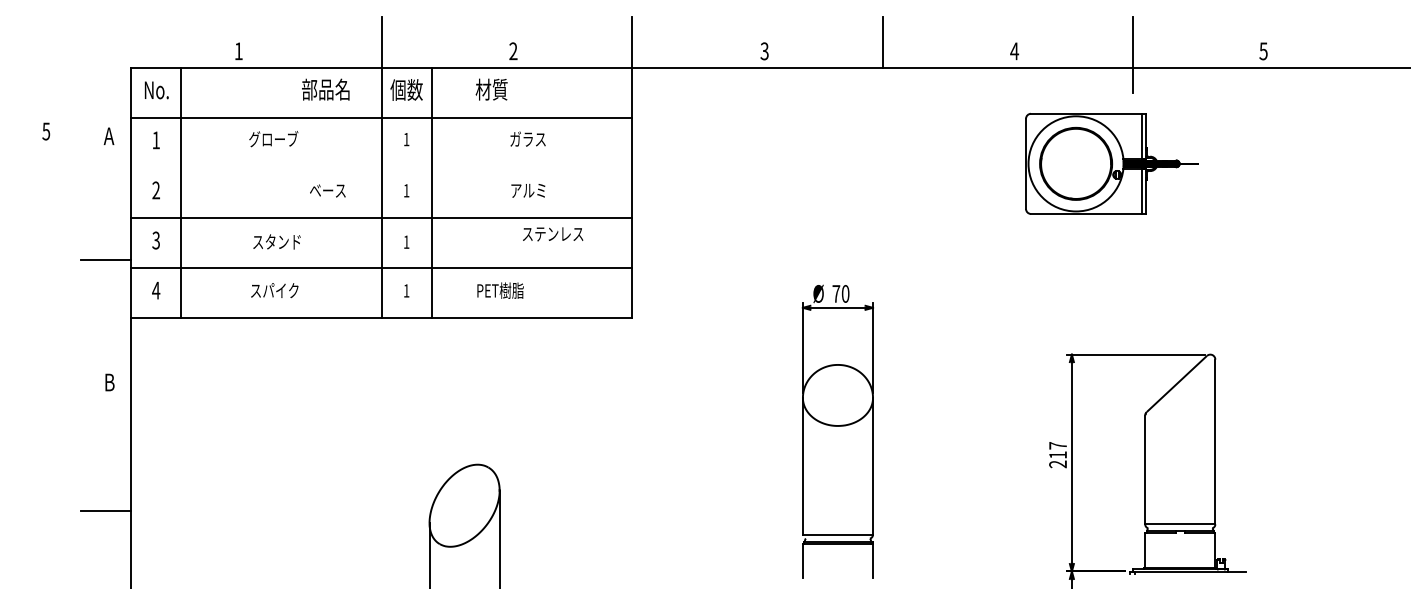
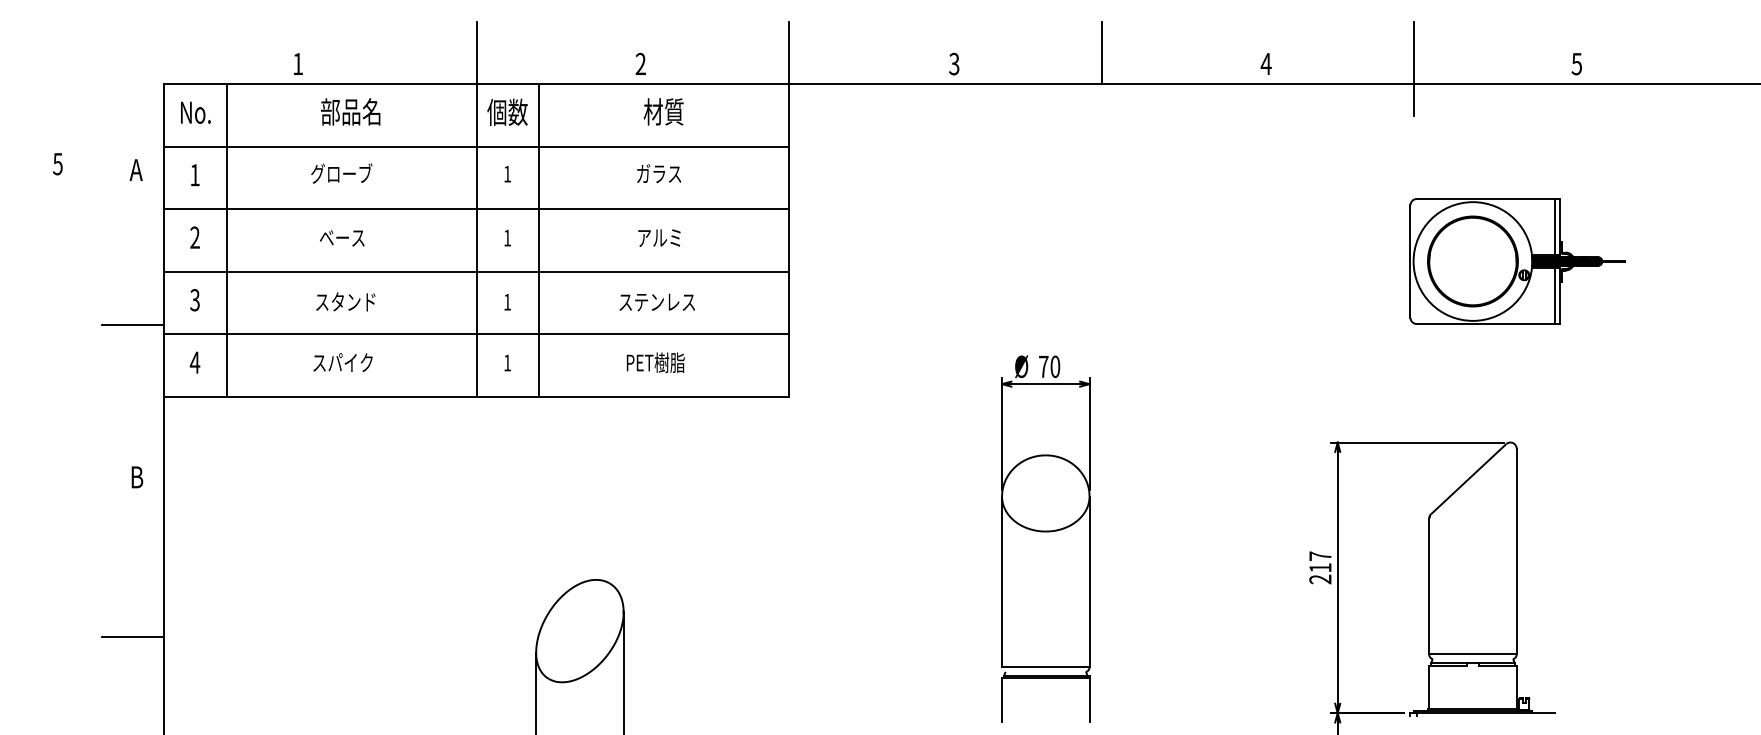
text: (325, 89) -> (350, 111), moved
text: (491, 89) -> (663, 111), moved
part: (1111, 163) -> (1517, 261), moved
line: (381, 167) -> (476, 209), added
text: (328, 191) -> (342, 238), moved
text: (552, 234) -> (656, 302), moved
text: (500, 290) -> (655, 362), moved

